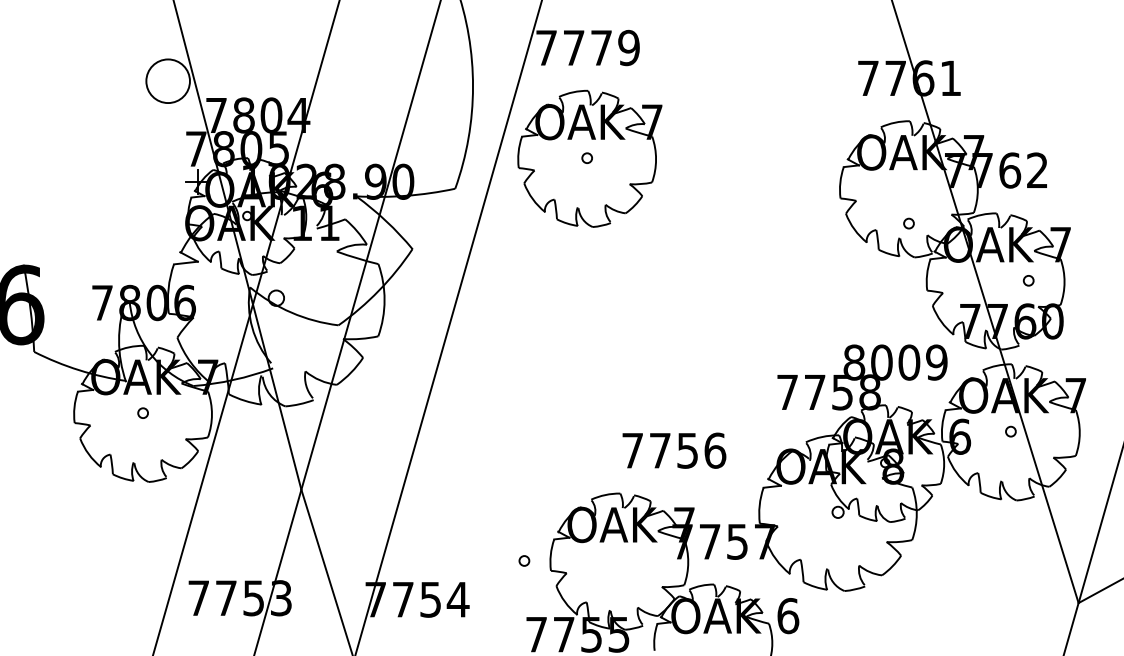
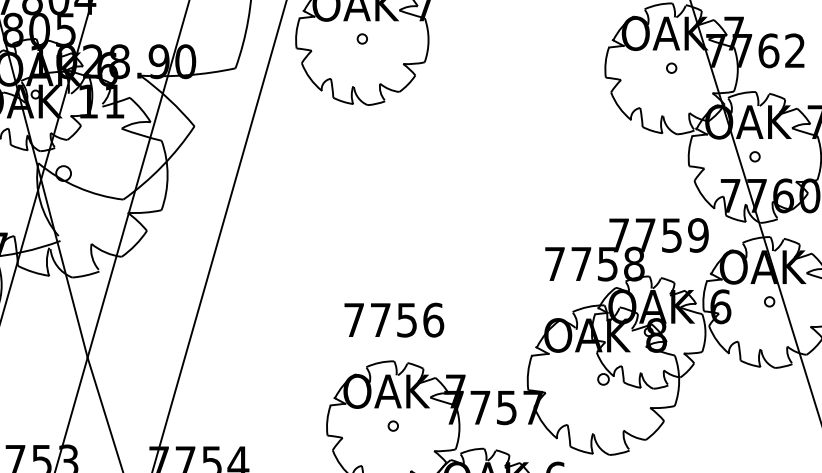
part: (908, 223) -> (671, 68), moved
part: (1028, 280) -> (754, 156), moved
text: (881, 362) -> (645, 235), 8009 -> 7759
text: (674, 450) -> (394, 319), moved
part: (524, 560) -> (393, 425), moved

